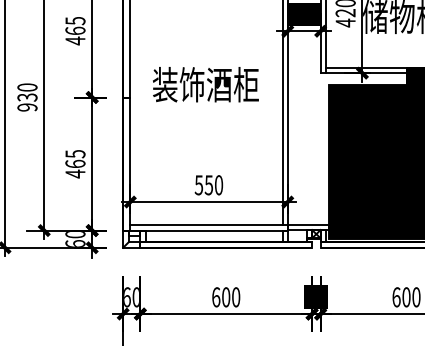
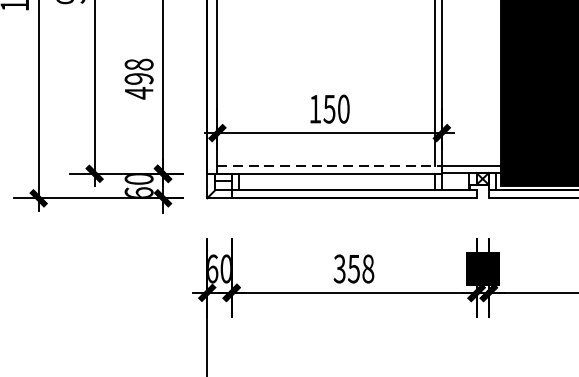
text: (75, 159) -> (139, 72), 465 -> 498
text: (198, 185) -> (314, 109), 550 -> 150
line: (209, 225) -> (330, 166), solid -> dashed
text: (226, 297) -> (354, 269), 600 -> 358

